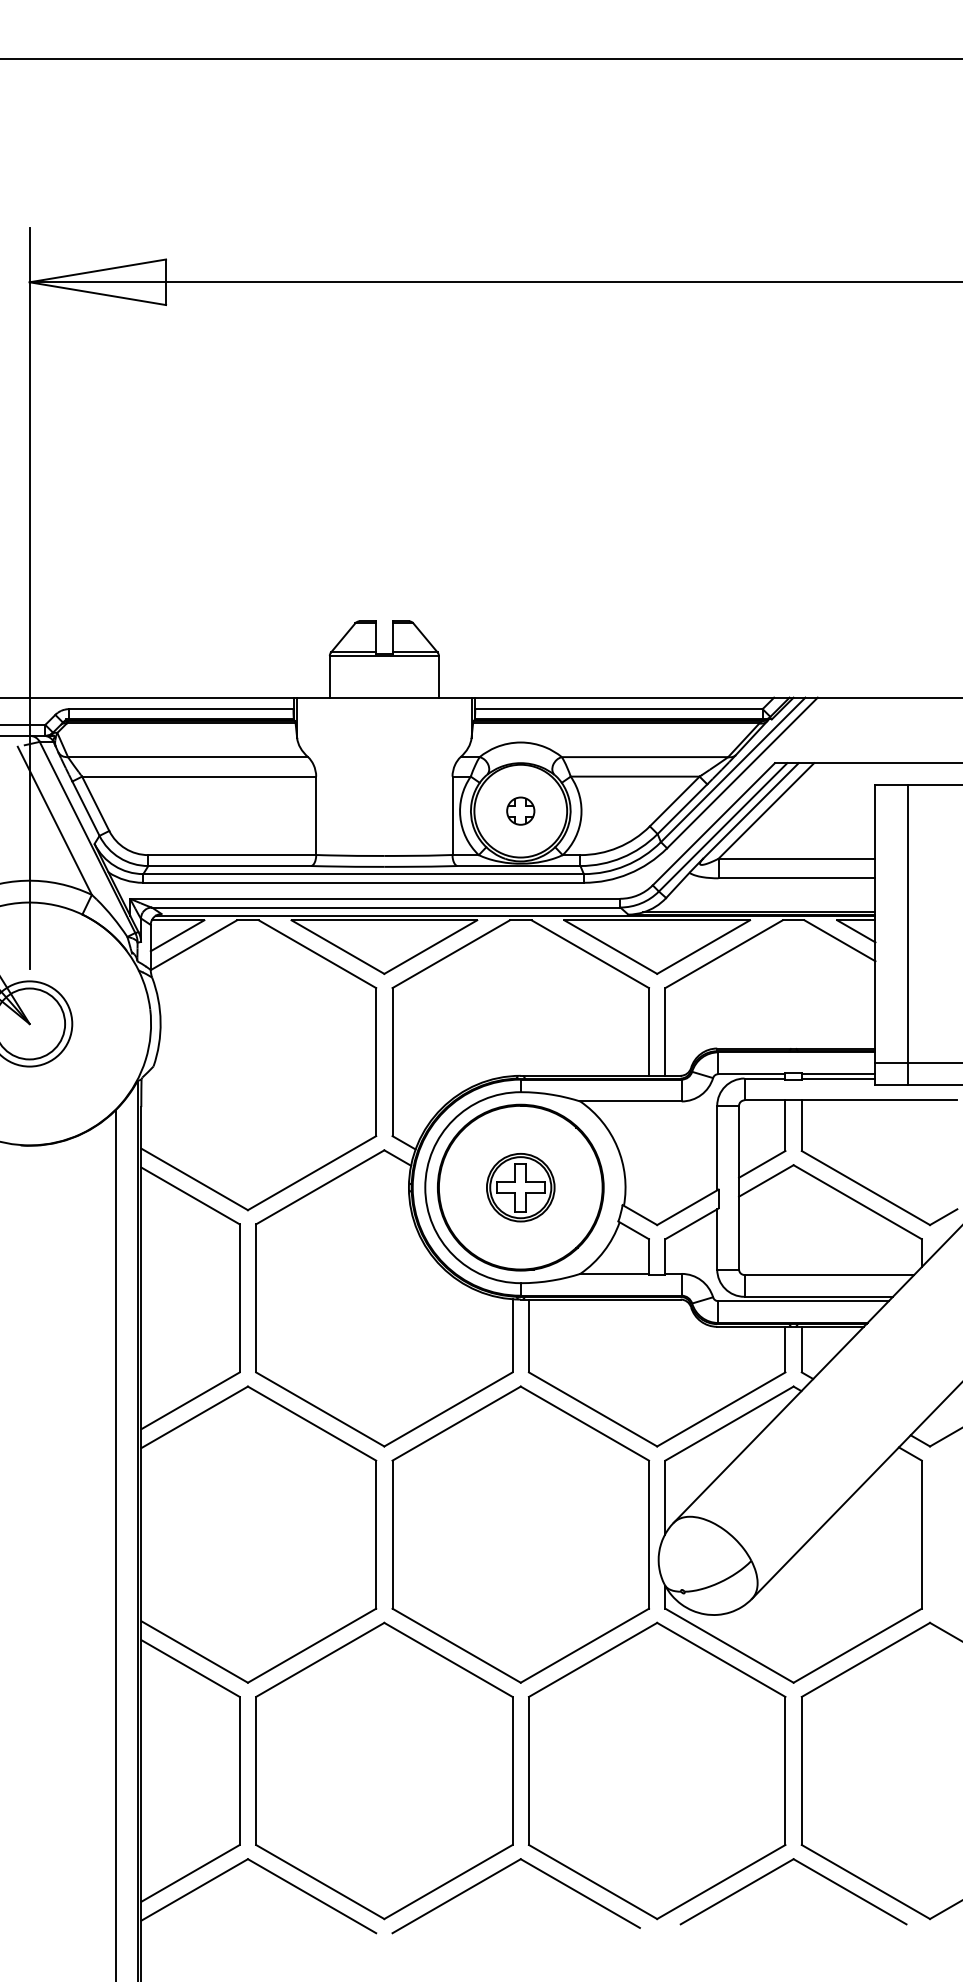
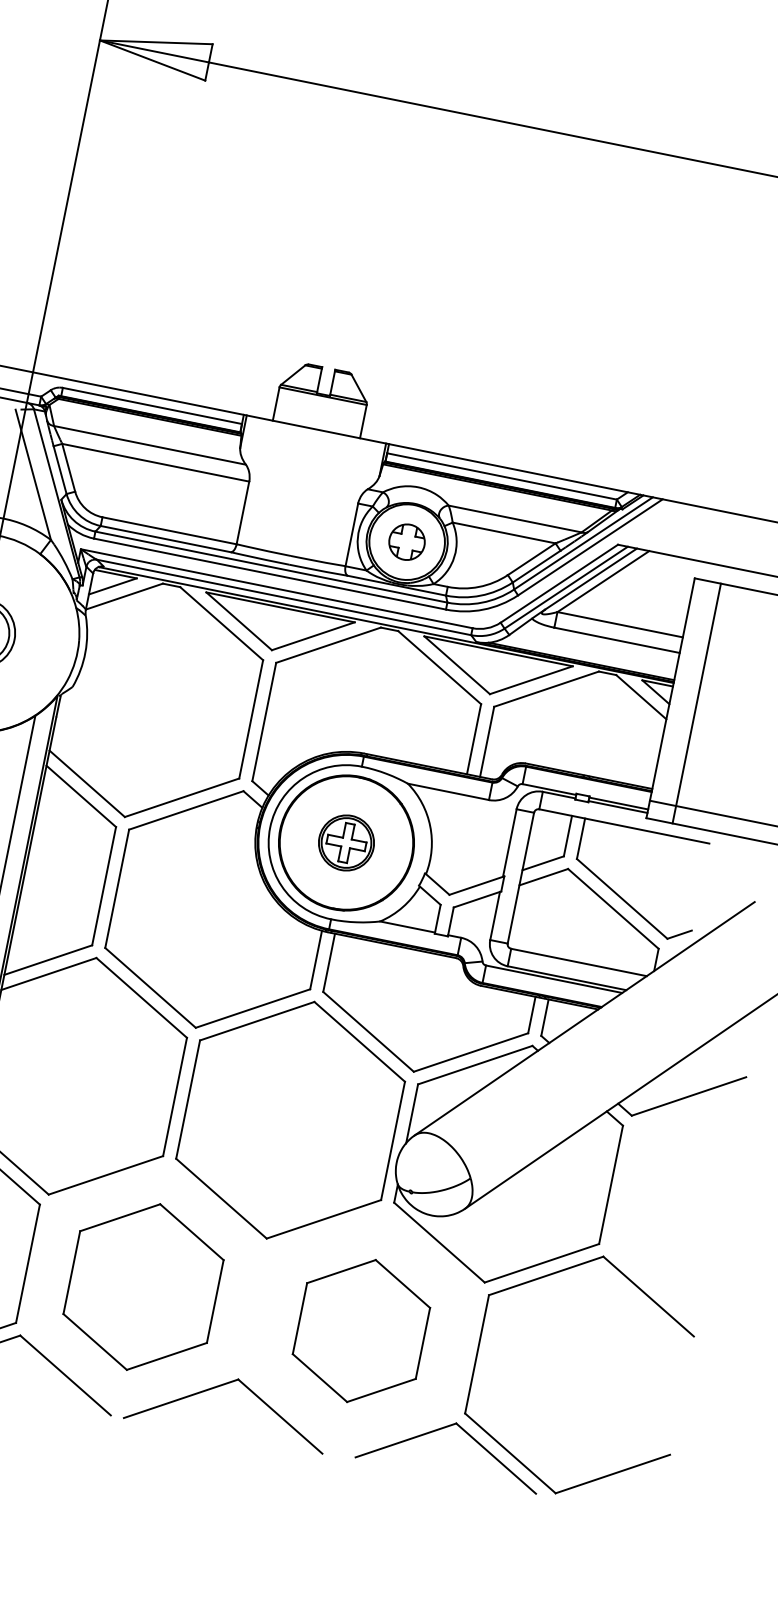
part: (520, 810) -> (407, 541), size x1.6
part: (384, 1770) -> (143, 1286), size x0.7
part: (656, 1770) -> (361, 1330), size x0.6

